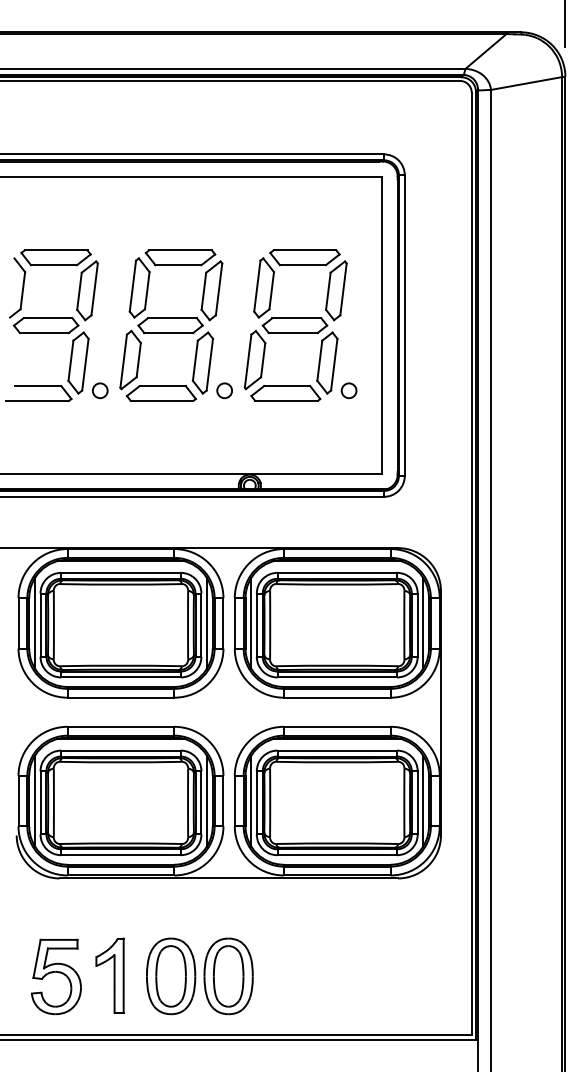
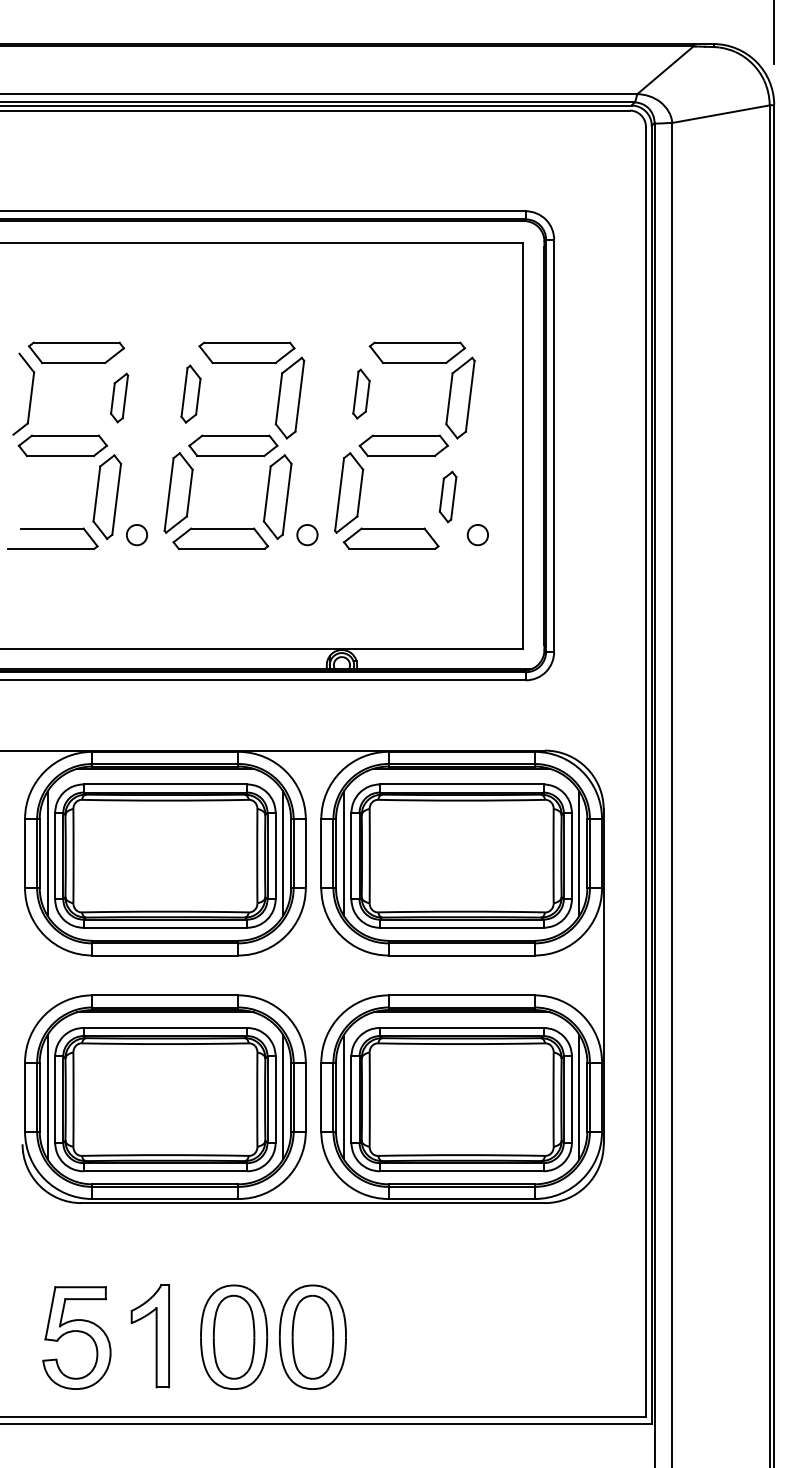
part: (139, 287) -> (190, 393), size x0.7
part: (264, 287) -> (361, 393), size x0.6
part: (87, 290) -> (119, 397), size x0.6
part: (326, 362) -> (447, 496), size x0.6

